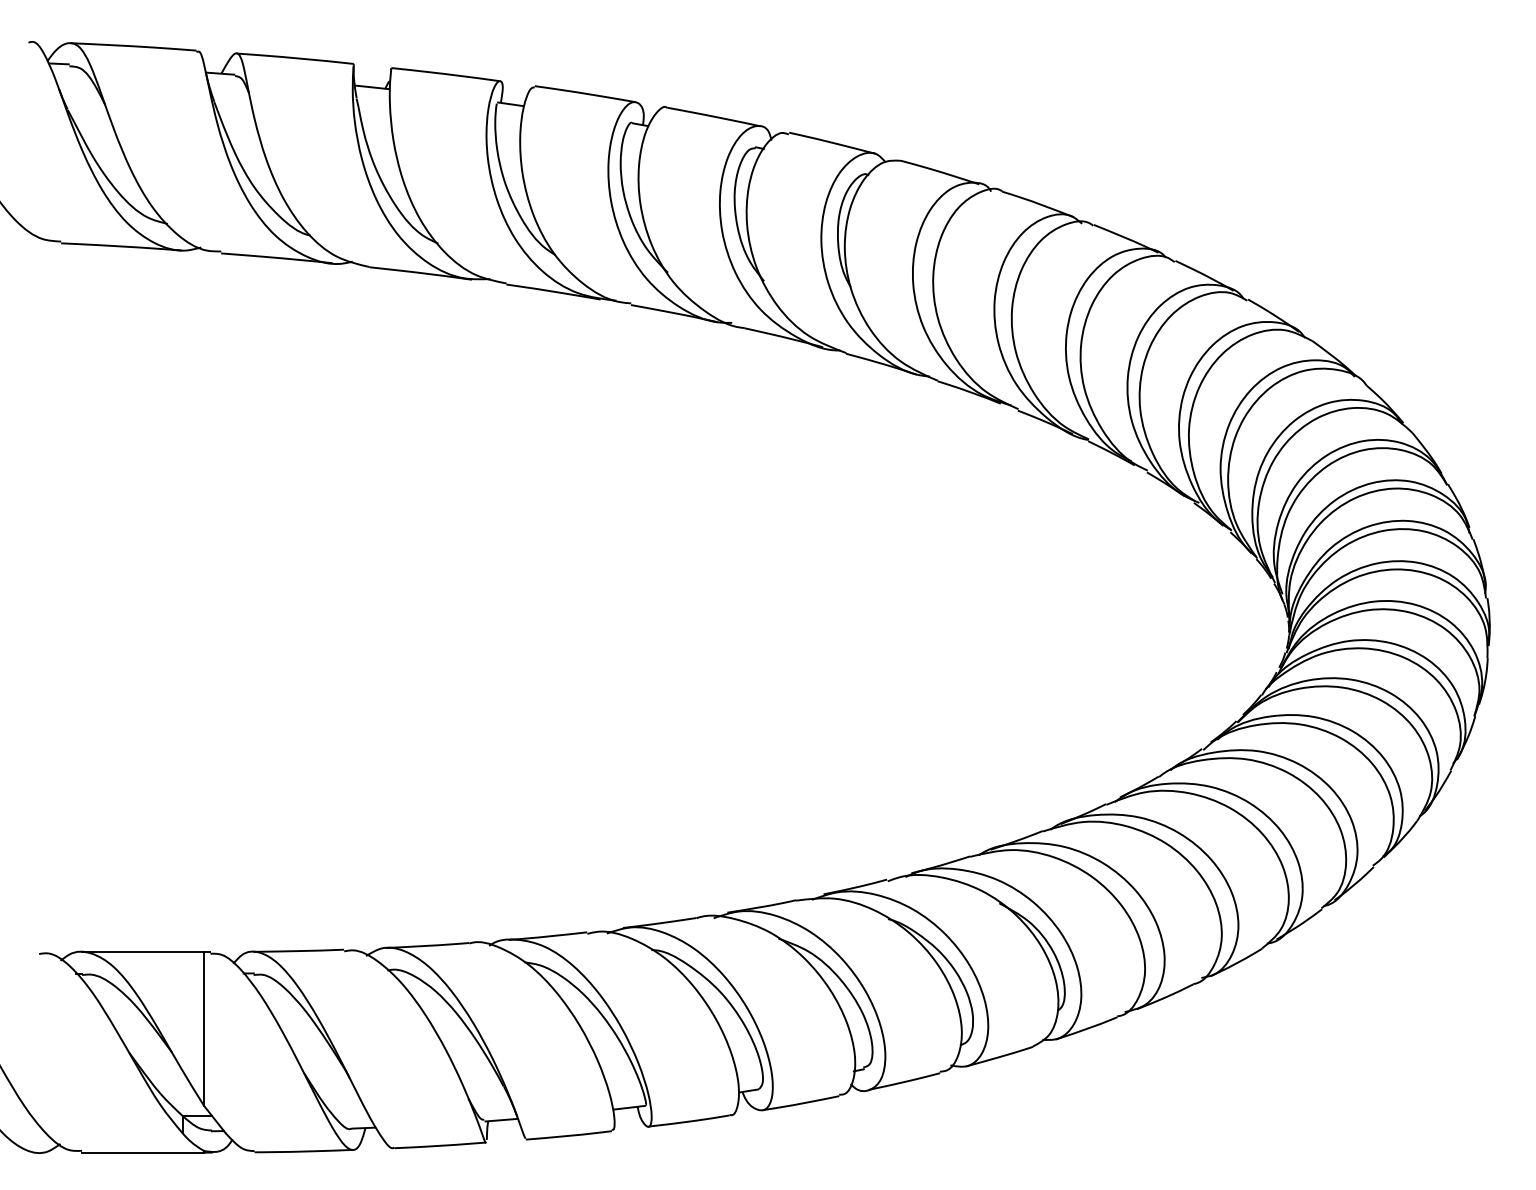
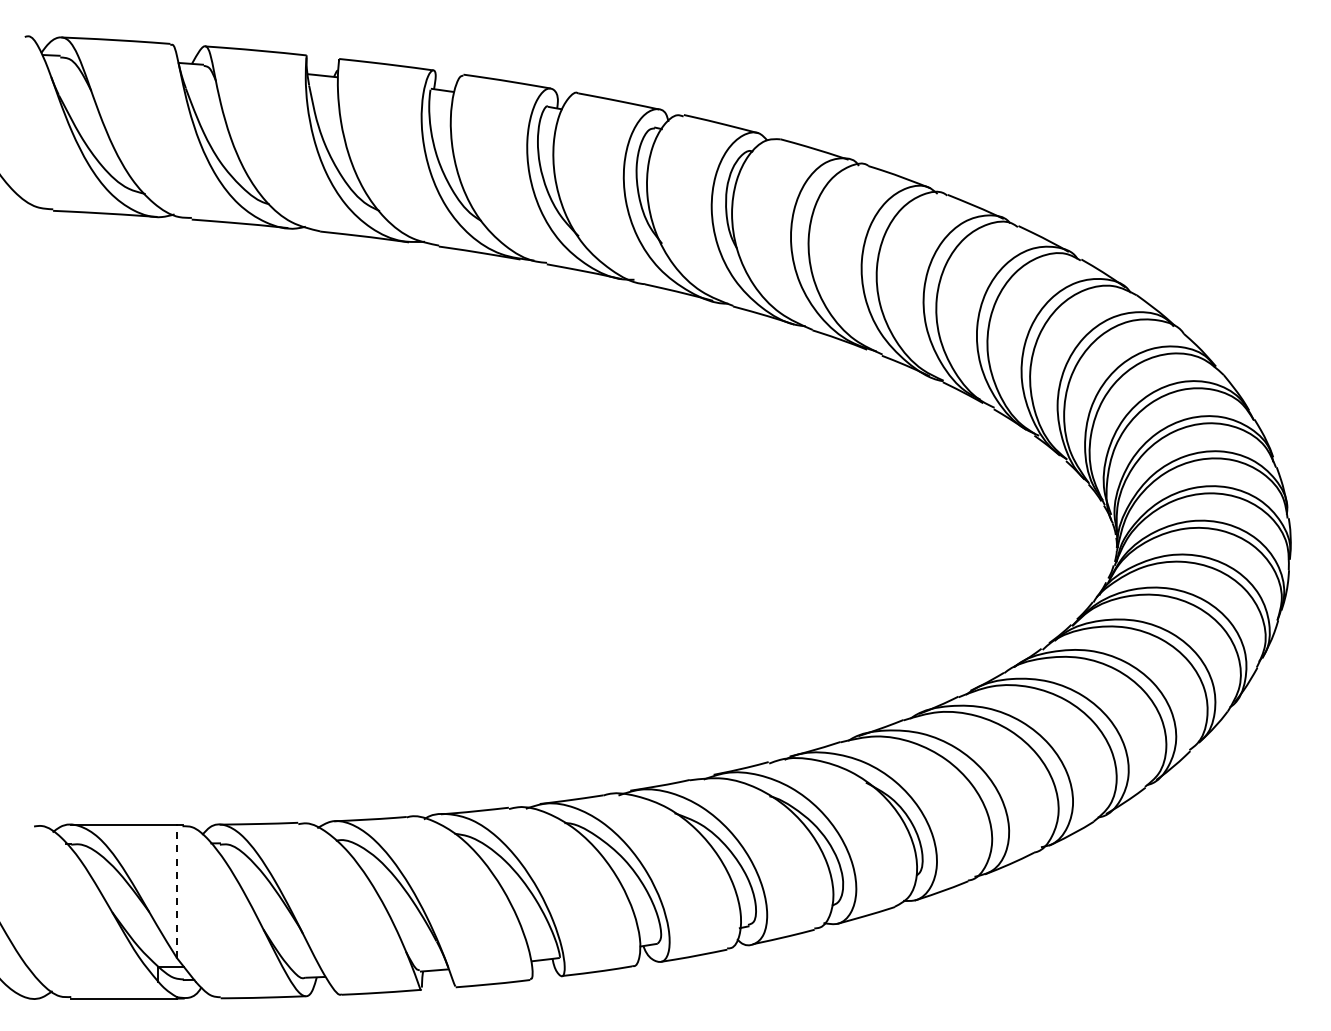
line: (203, 1029) -> (176, 891), solid -> dashed

